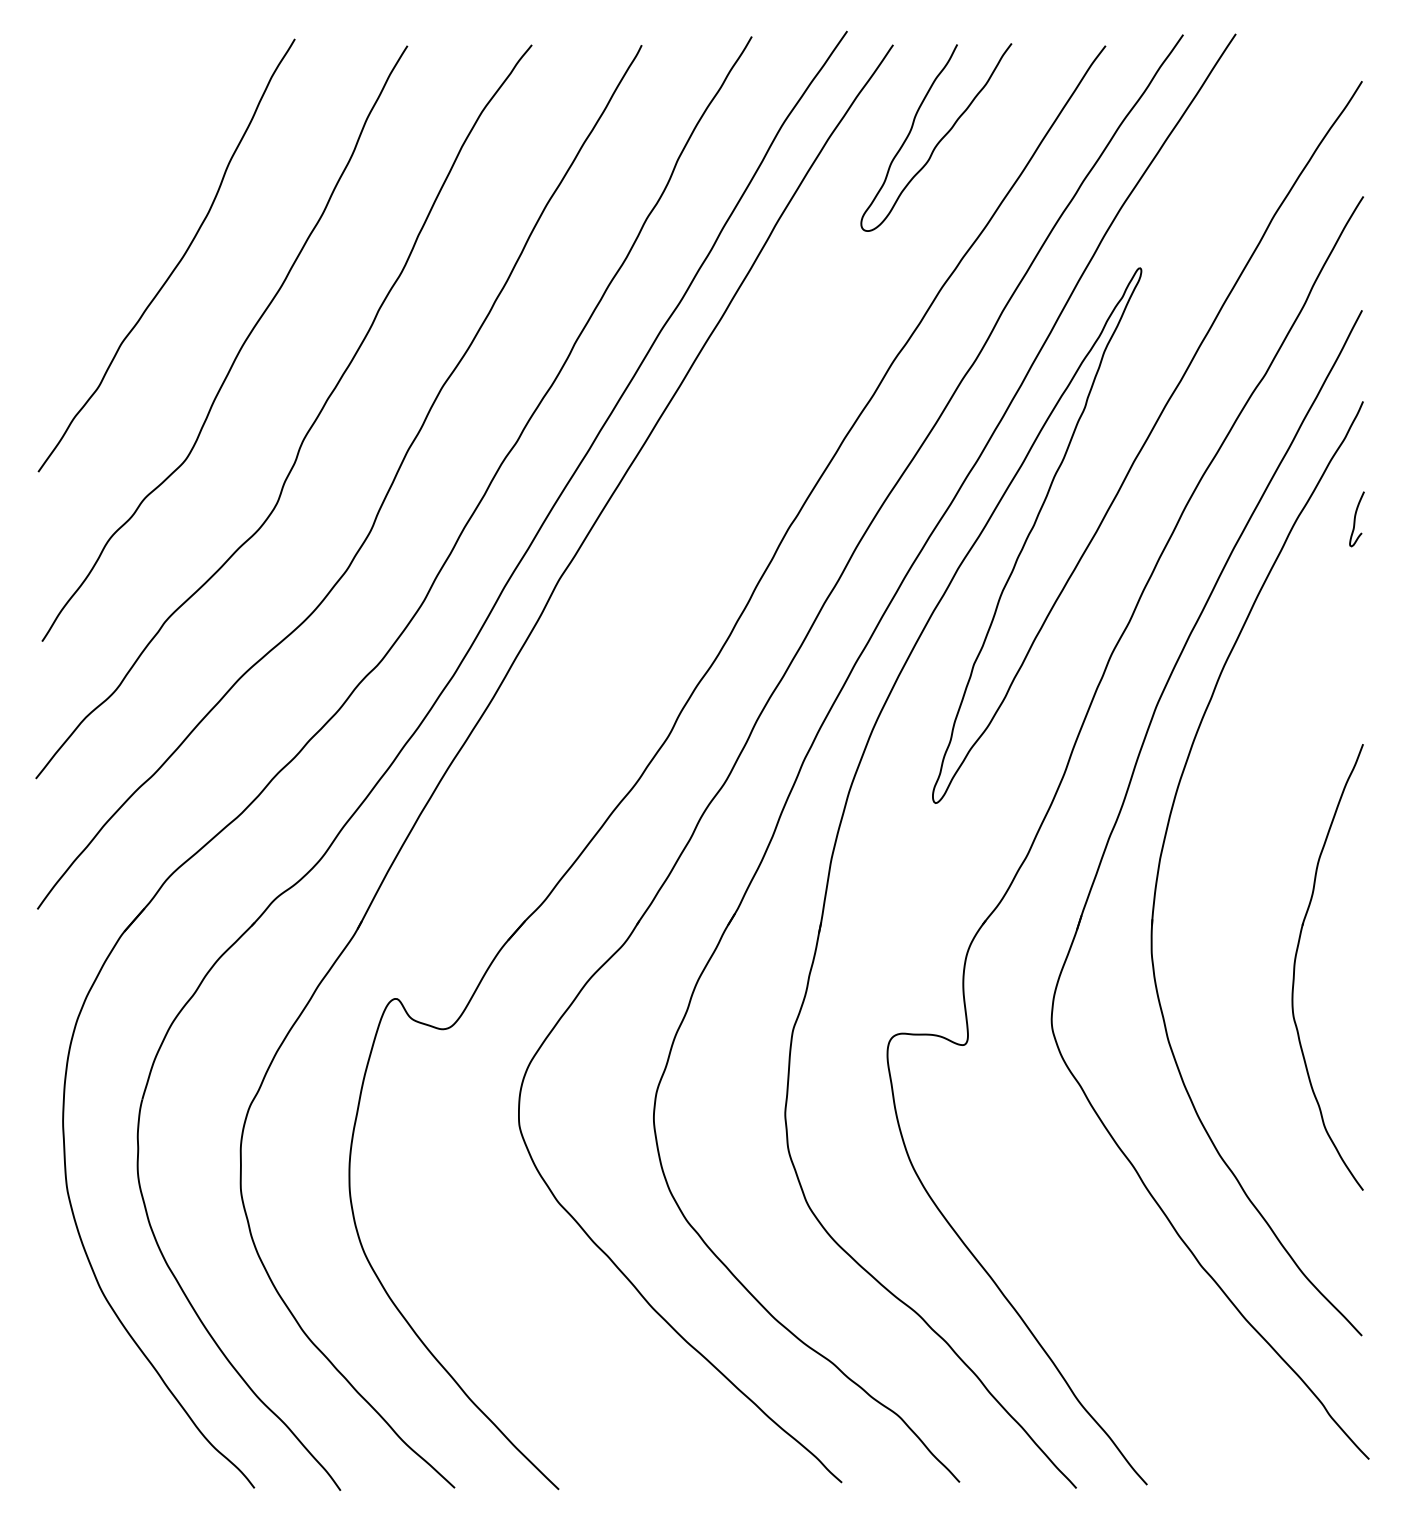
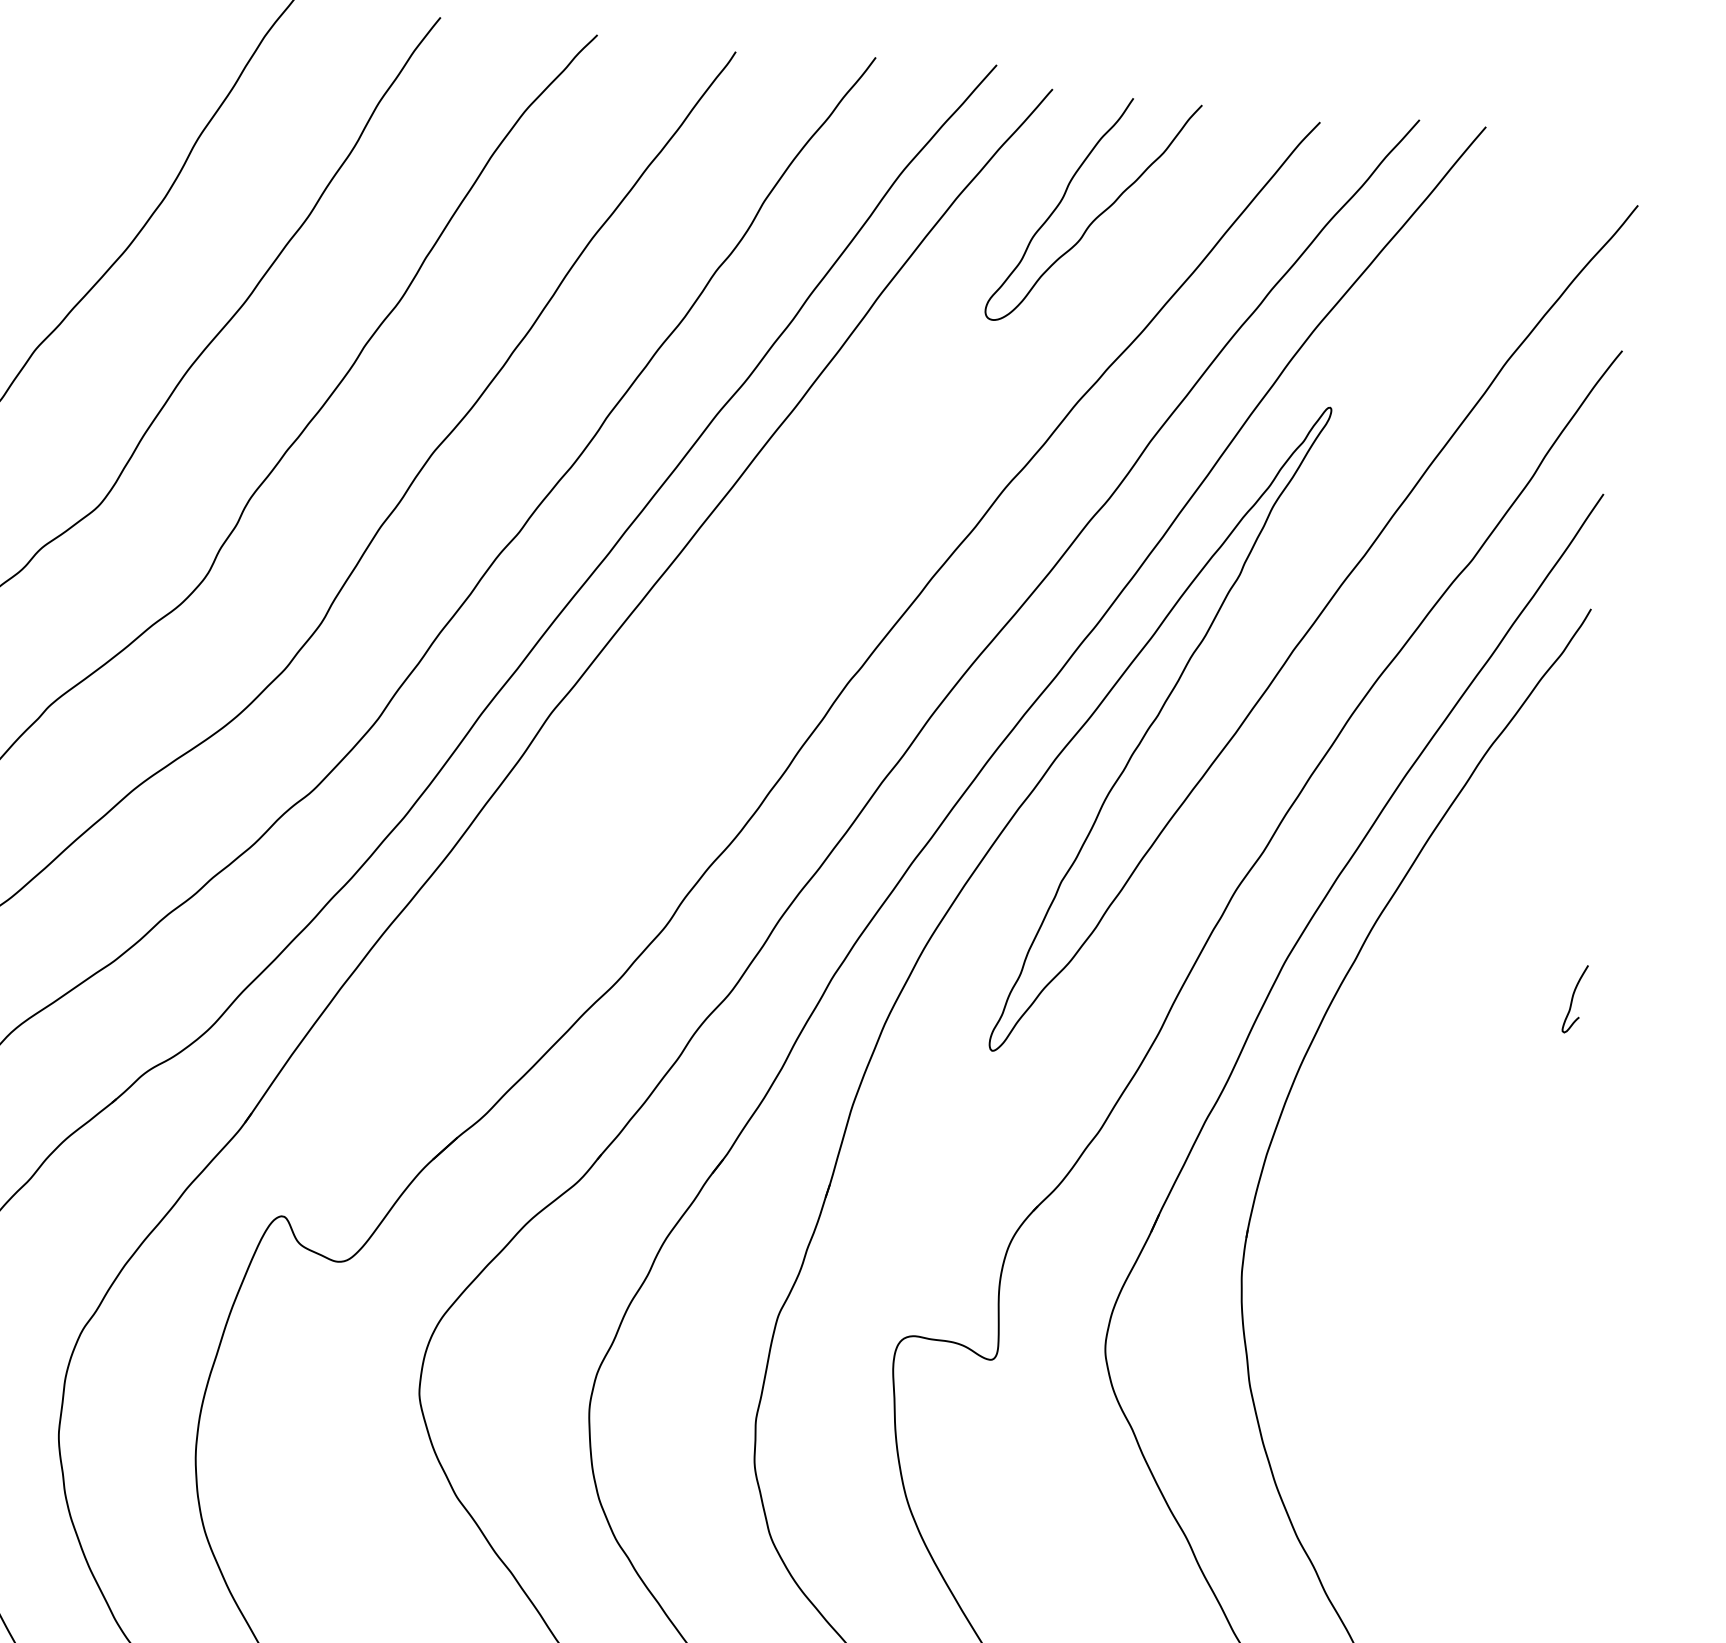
curve: (1355, 519) -> (1573, 999), moved
part: (1295, 967) -> (1420, 1311), removed

